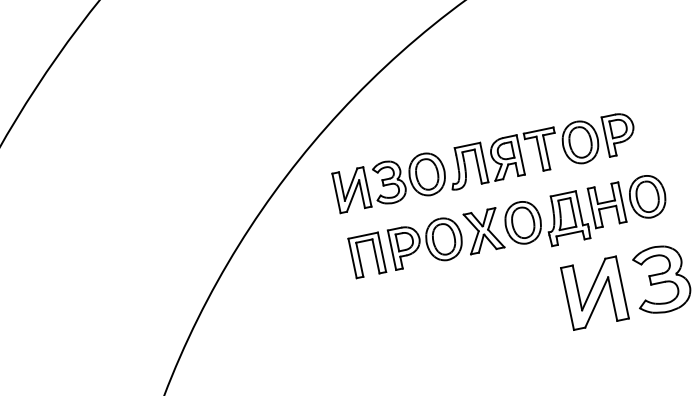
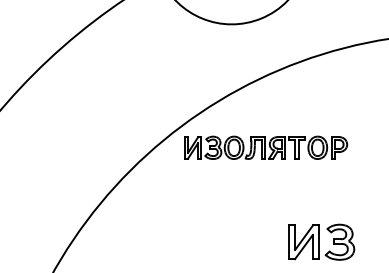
part: (486, 161) -> (266, 147), moved
part: (510, 229) -> (266, 199), removed

